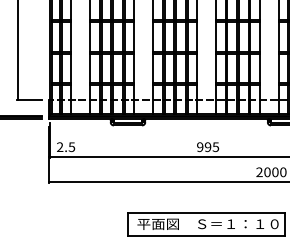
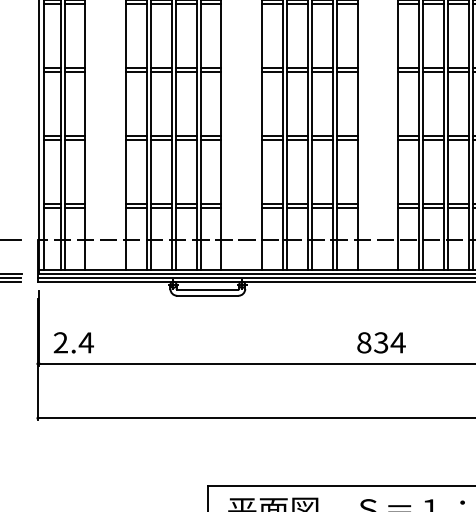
text: (71, 147) -> (85, 343), 2.5 -> 2.4
text: (208, 147) -> (382, 343), 995 -> 834

